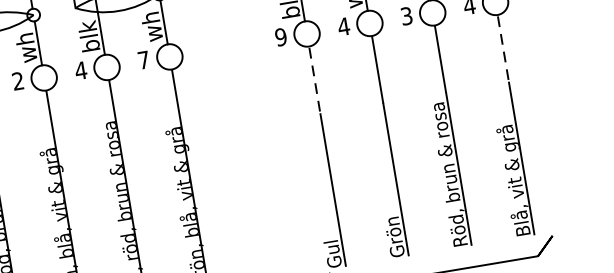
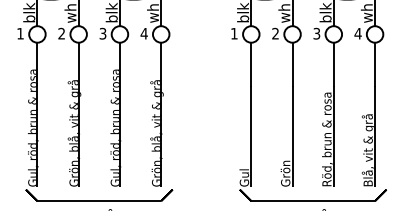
text: (343, 26) -> (275, 33), 4 -> 2
text: (279, 37) -> (233, 33), 9 -> 1
line: (504, 49) -> (375, 65), dashed -> solid
text: (142, 59) -> (143, 33), 7 -> 4
text: (80, 70) -> (102, 33), 4 -> 3
line: (315, 81) -> (251, 65), dashed -> solid

